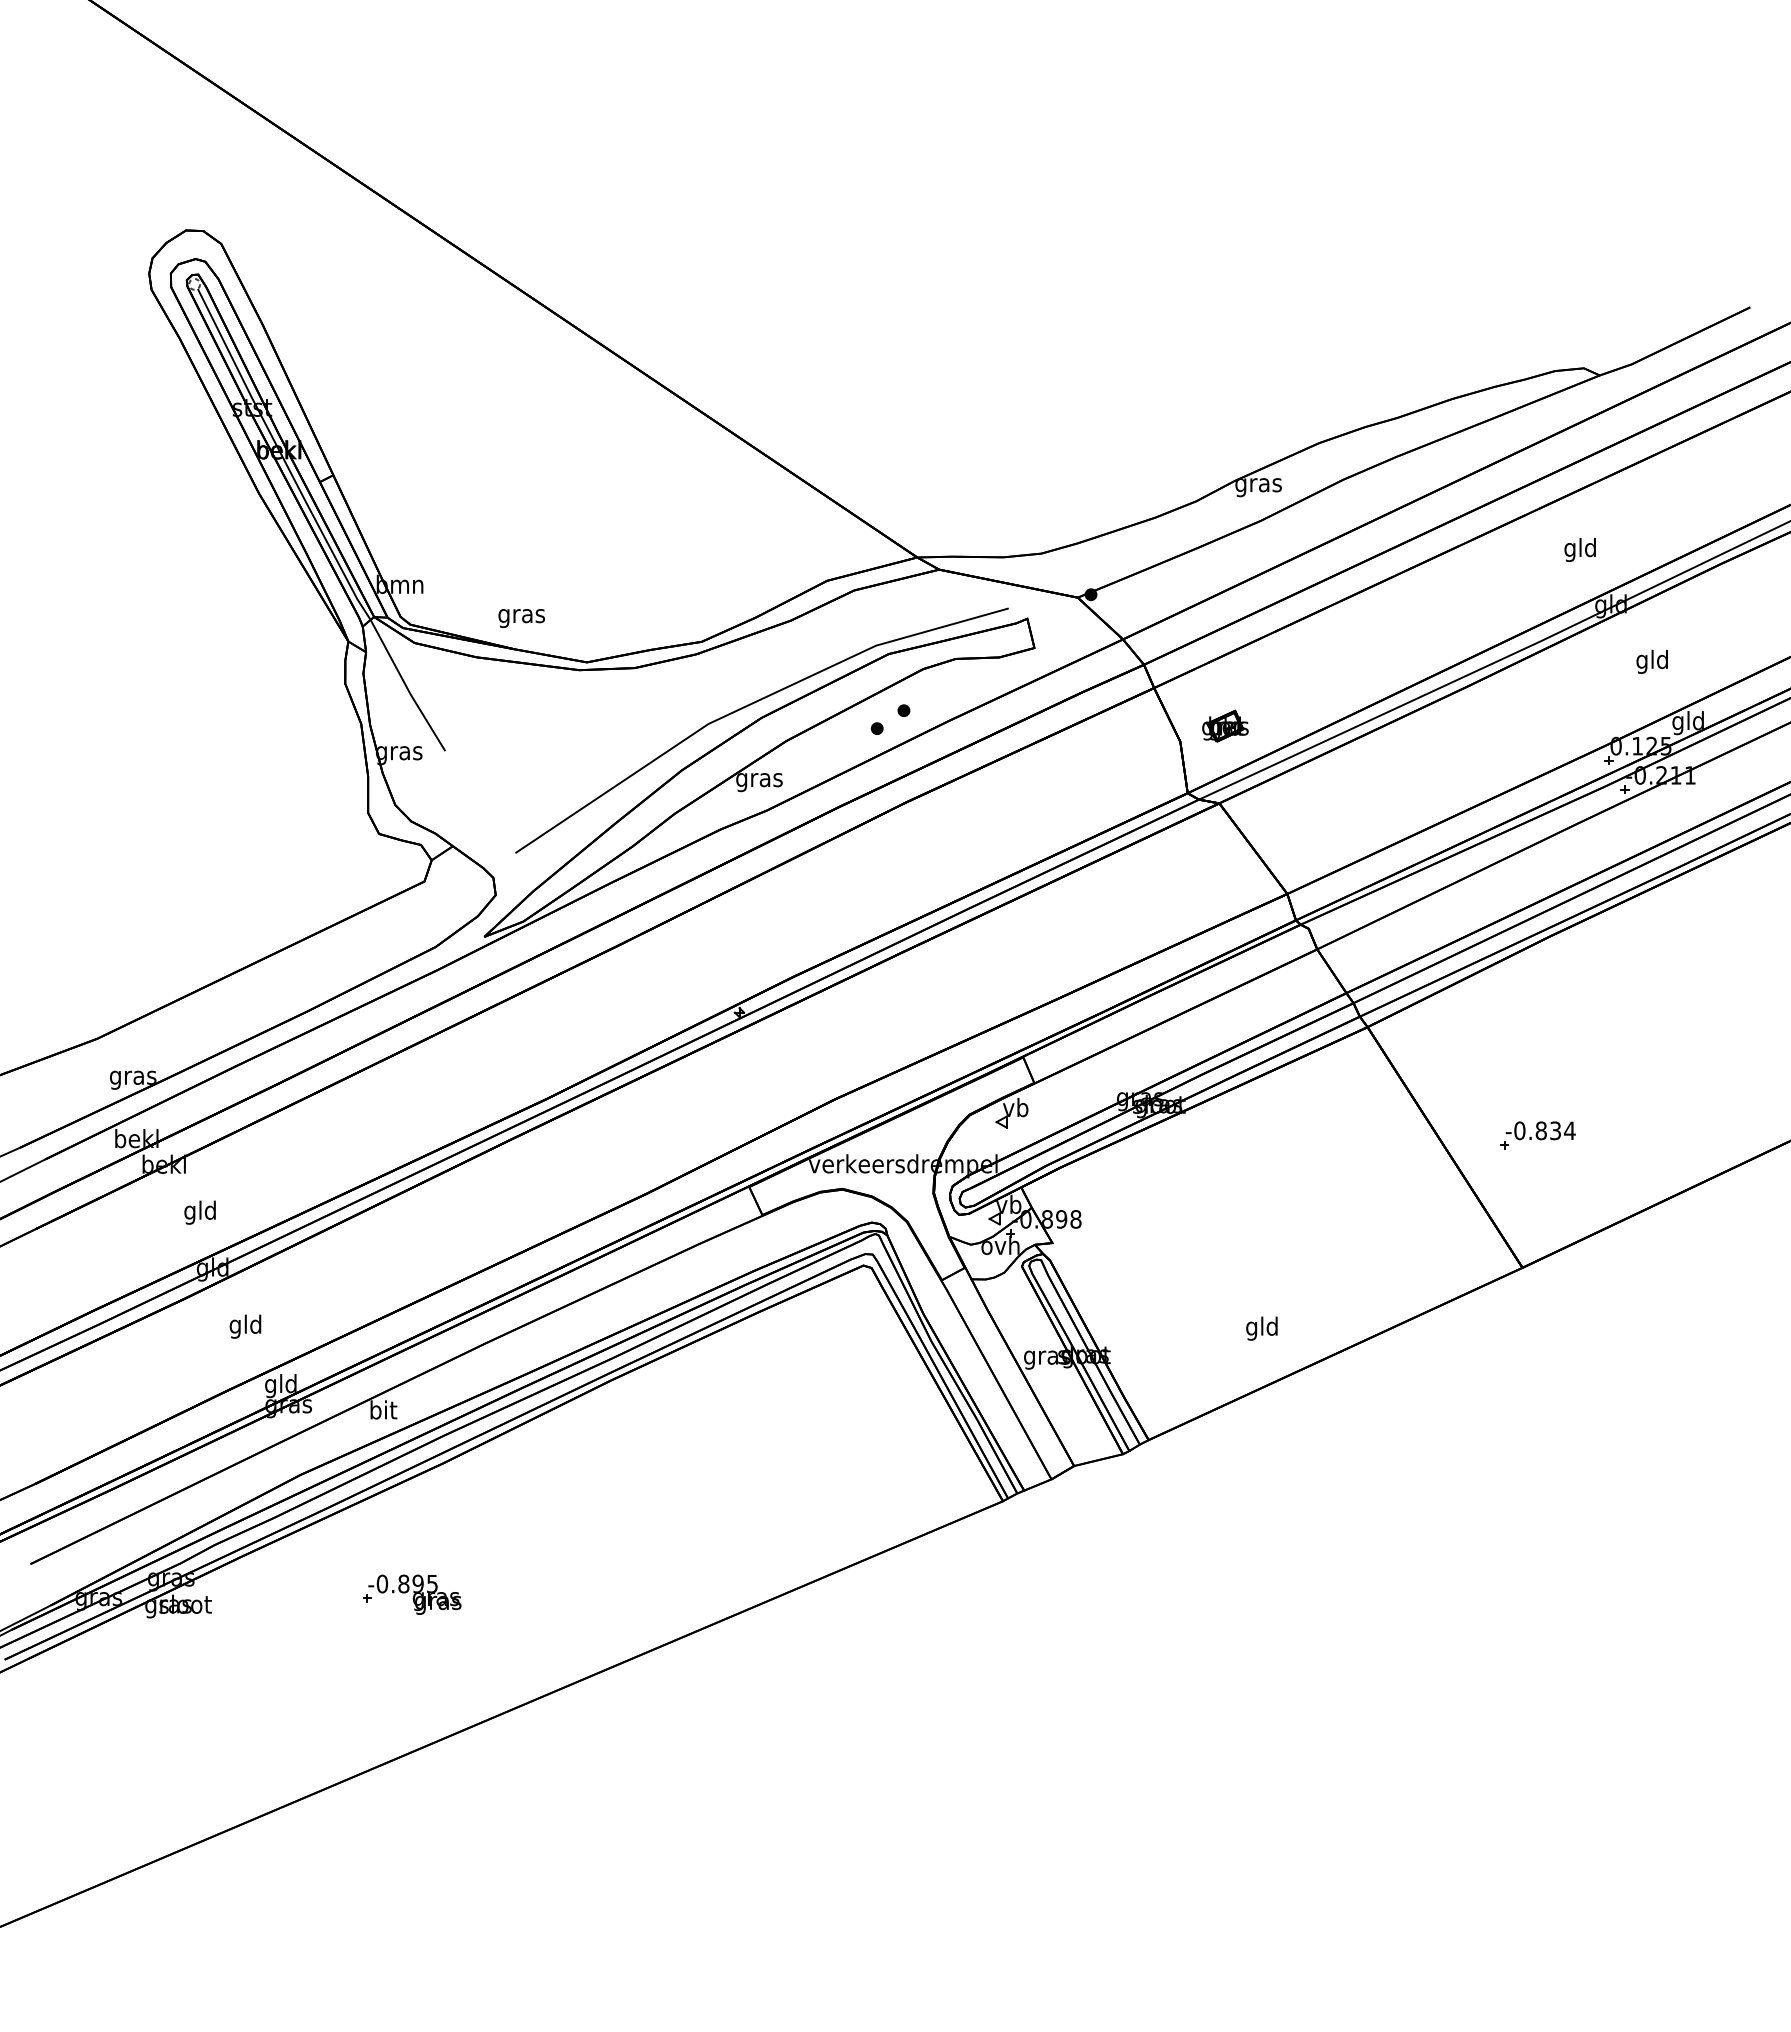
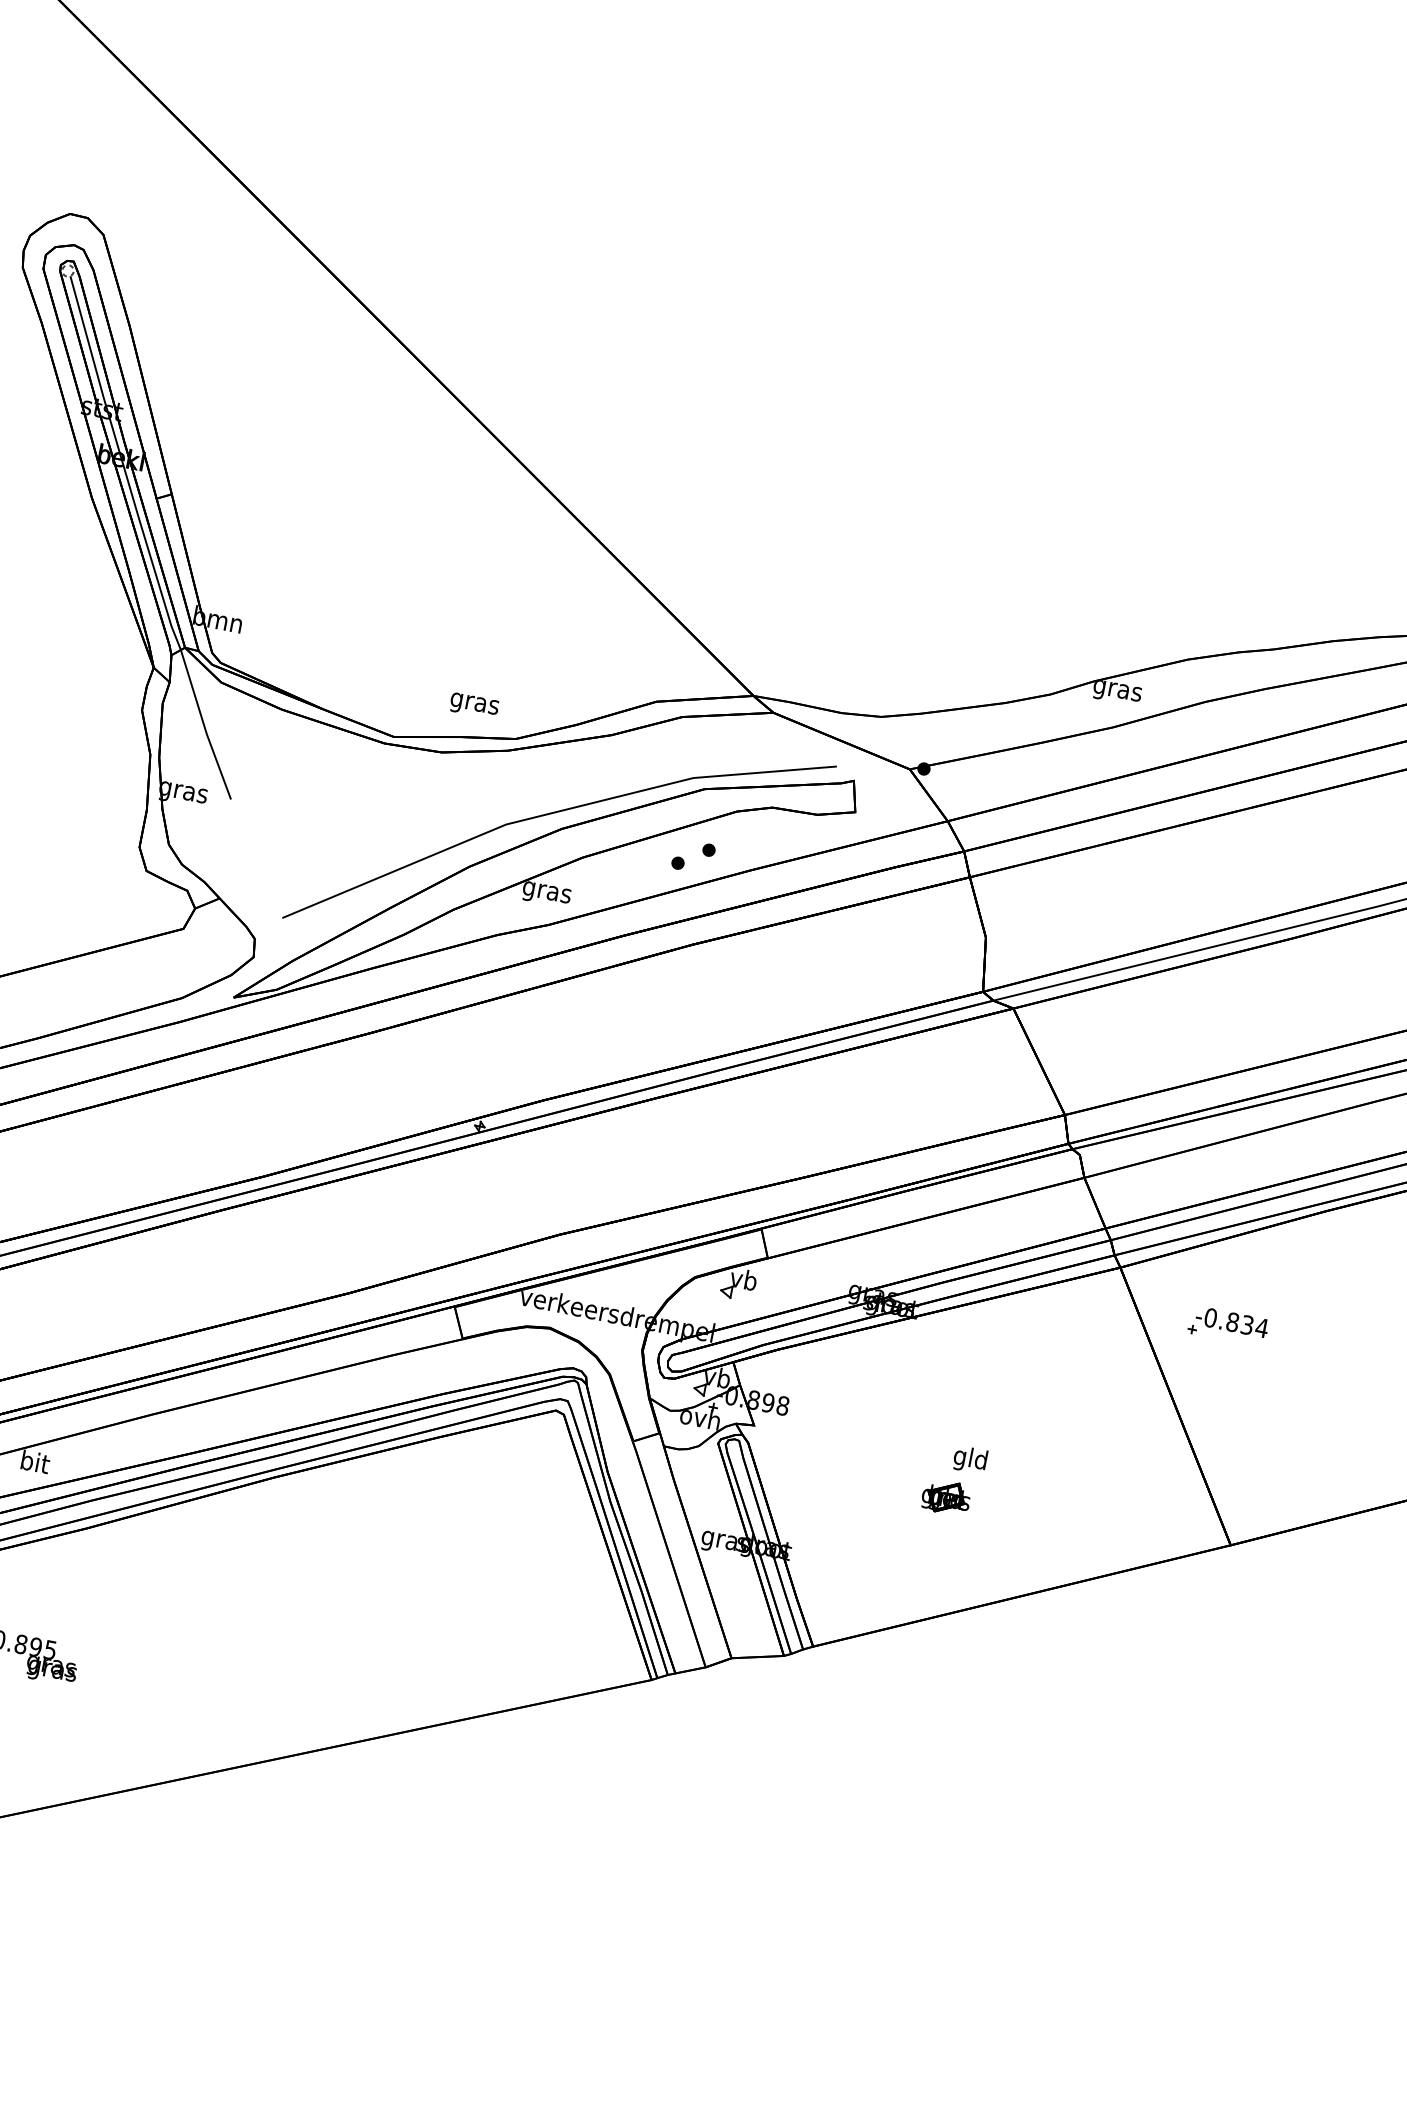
text: (521, 618) -> (474, 706), moved
part: (1225, 725) -> (946, 1496), moved
part: (1537, 1135) -> (1227, 1326), moved
text: (1261, 1328) -> (969, 1459), moved

